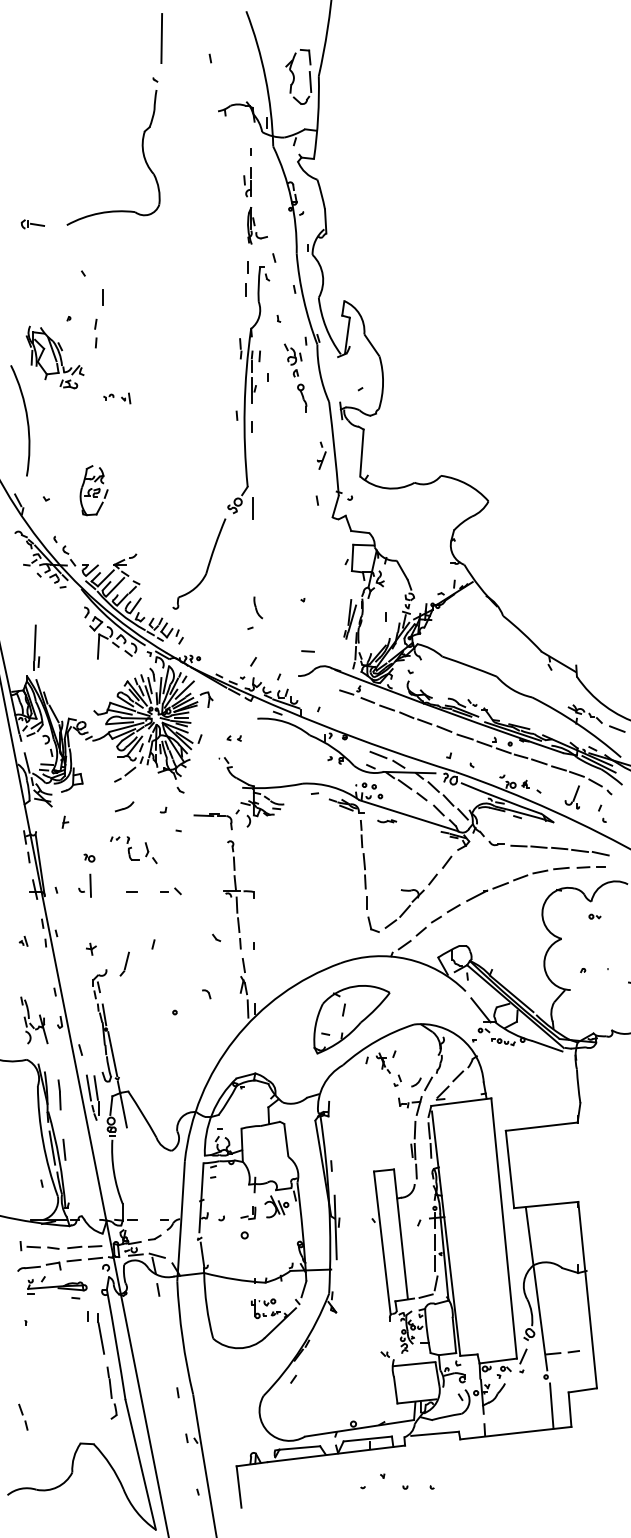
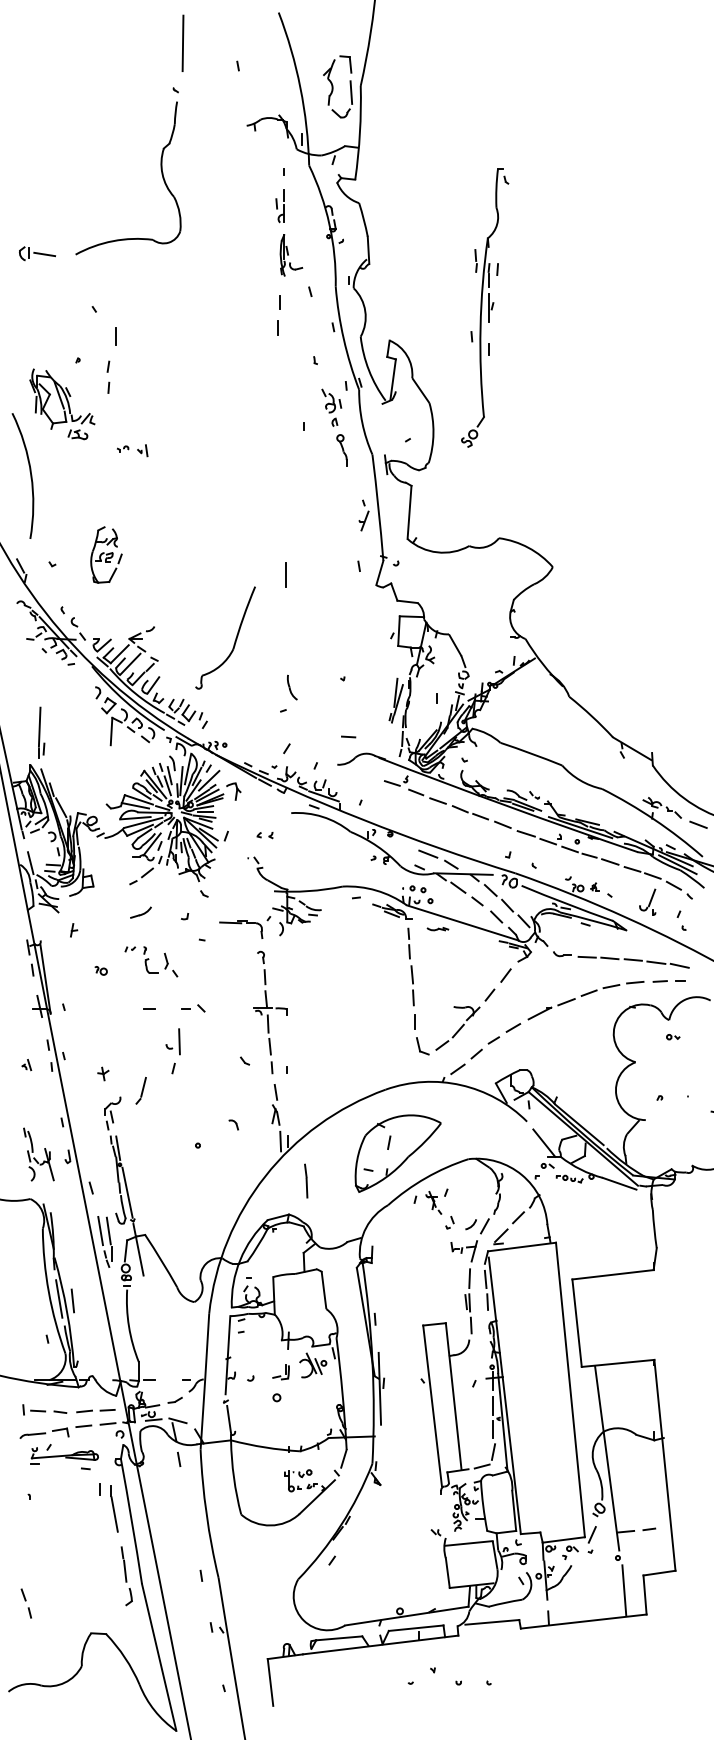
part: (32, 224) -> (36, 253), size x1.4
part: (248, 390) -> (484, 308), moved
part: (84, 885) -> (172, 1041), moved
line: (59, 1094) -> (306, 1180), moved

